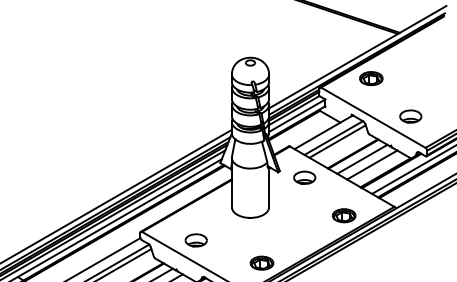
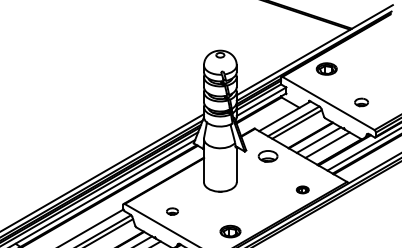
part: (410, 116) -> (361, 102), size x0.7
part: (343, 215) -> (302, 189), size x0.6
part: (195, 240) -> (171, 211), size x0.6

